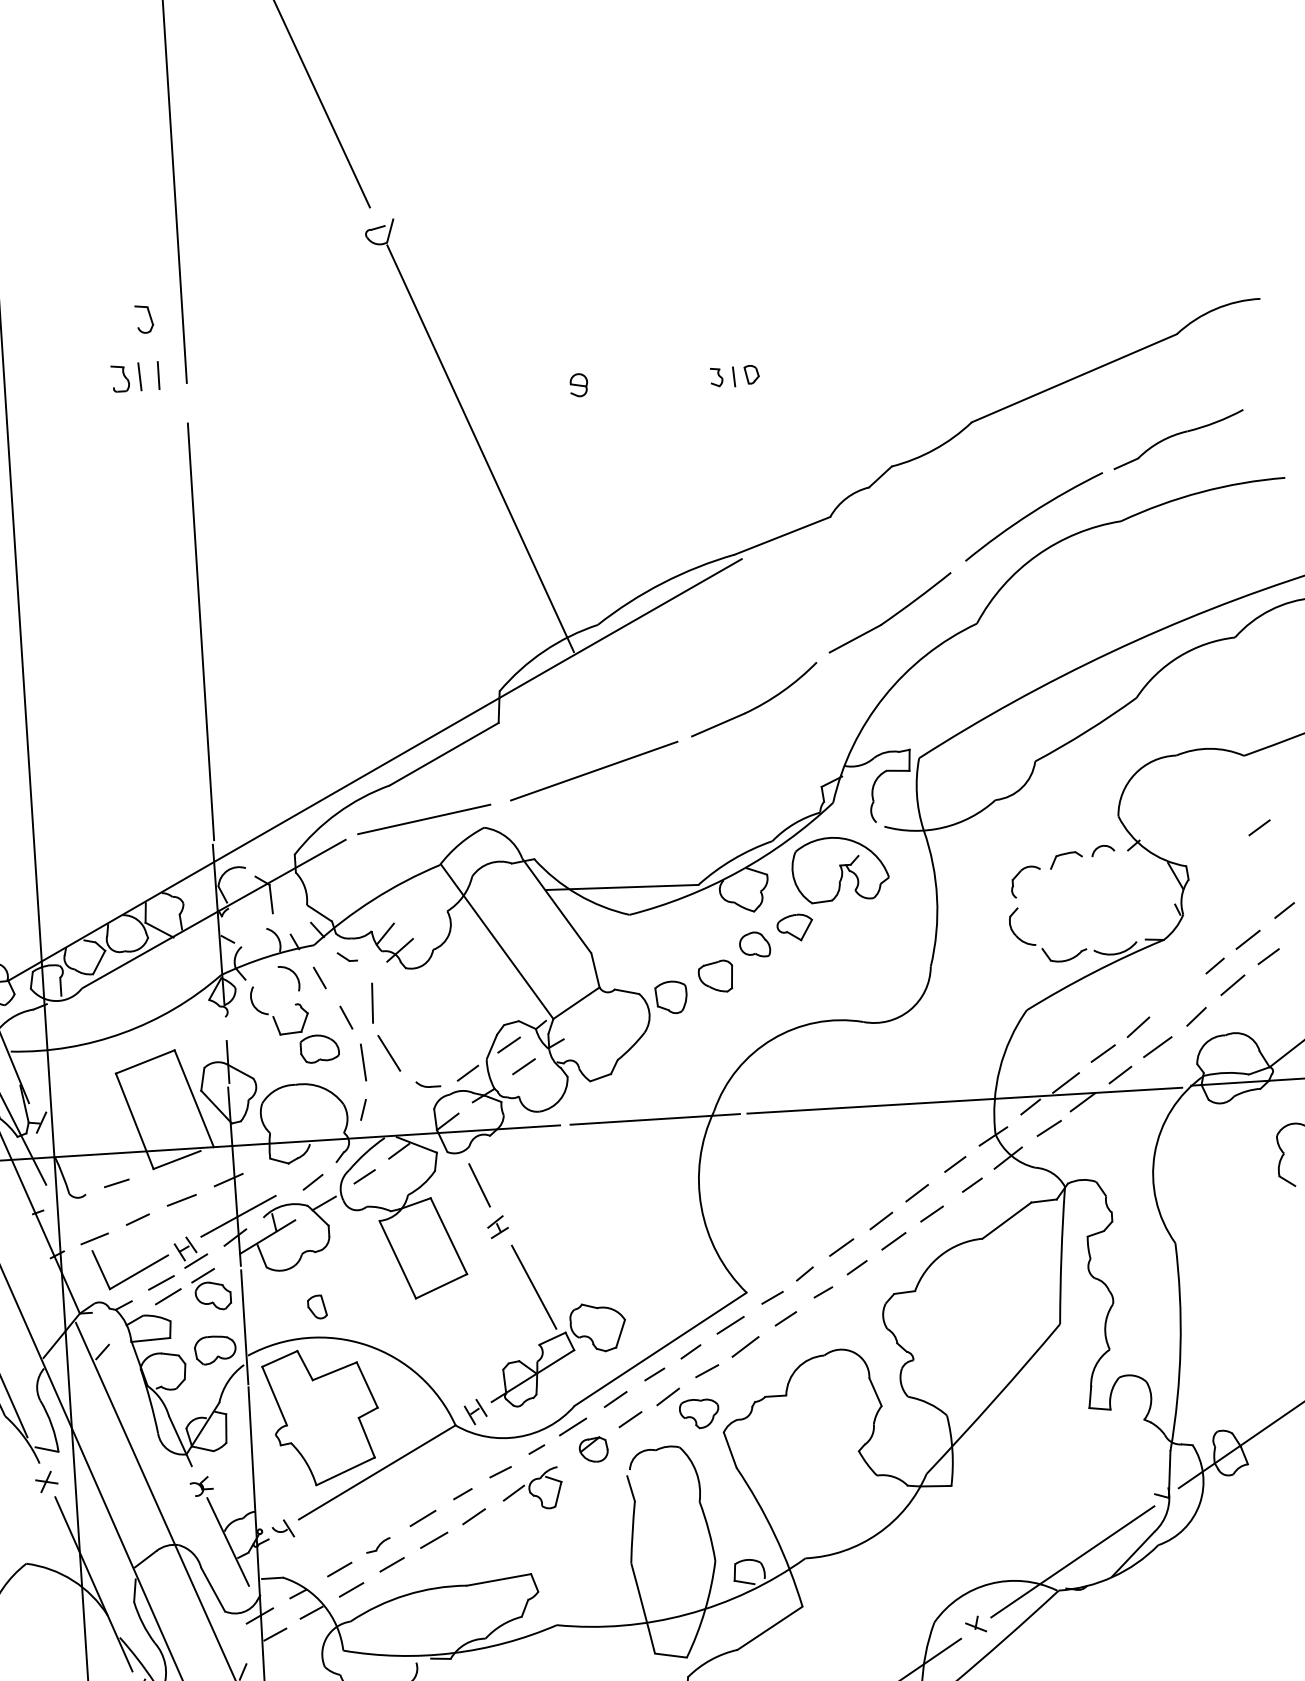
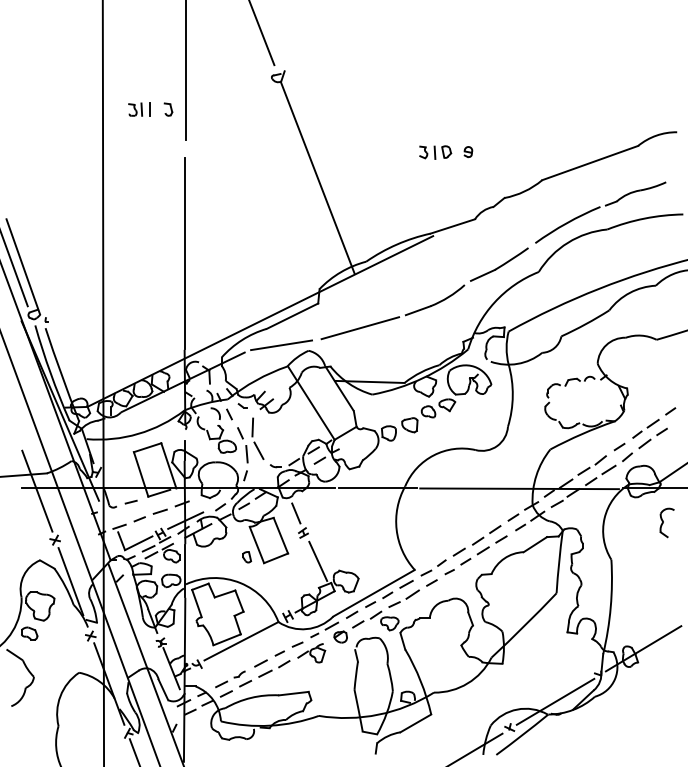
part: (134, 376) -> (139, 109), moved
part: (734, 376) -> (435, 152), size x1.43
part: (579, 386) -> (468, 152), moved
line: (1259, 826) -> (619, 446), moved
part: (318, 1307) -> (247, 557), moved

